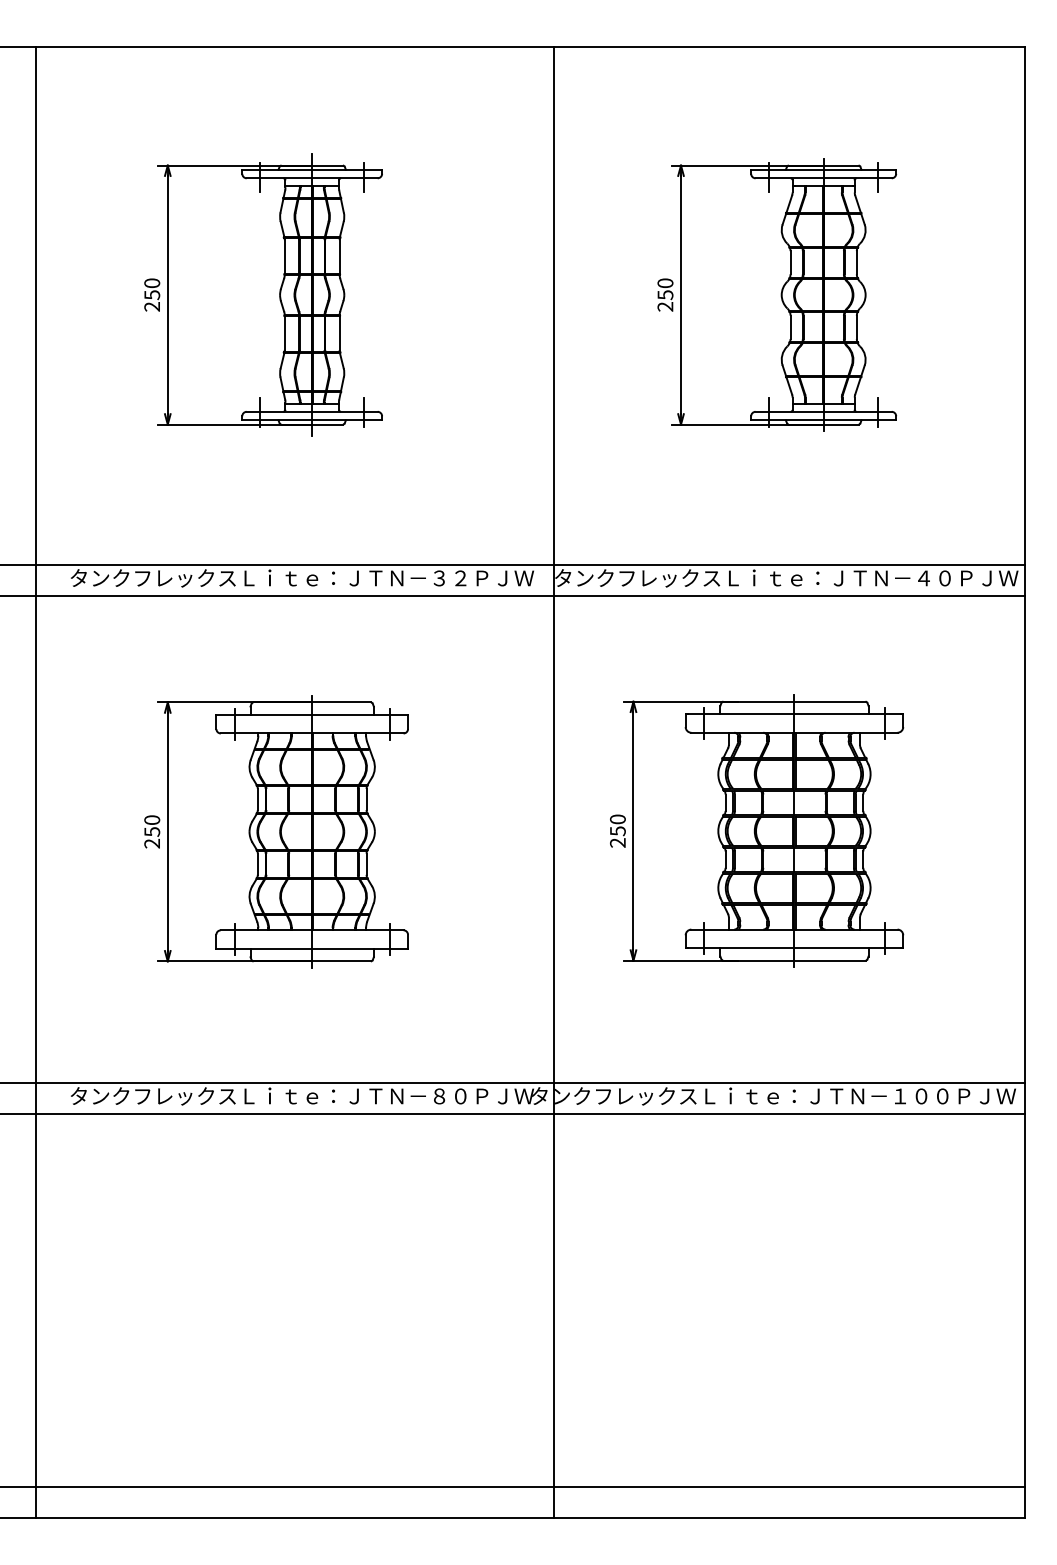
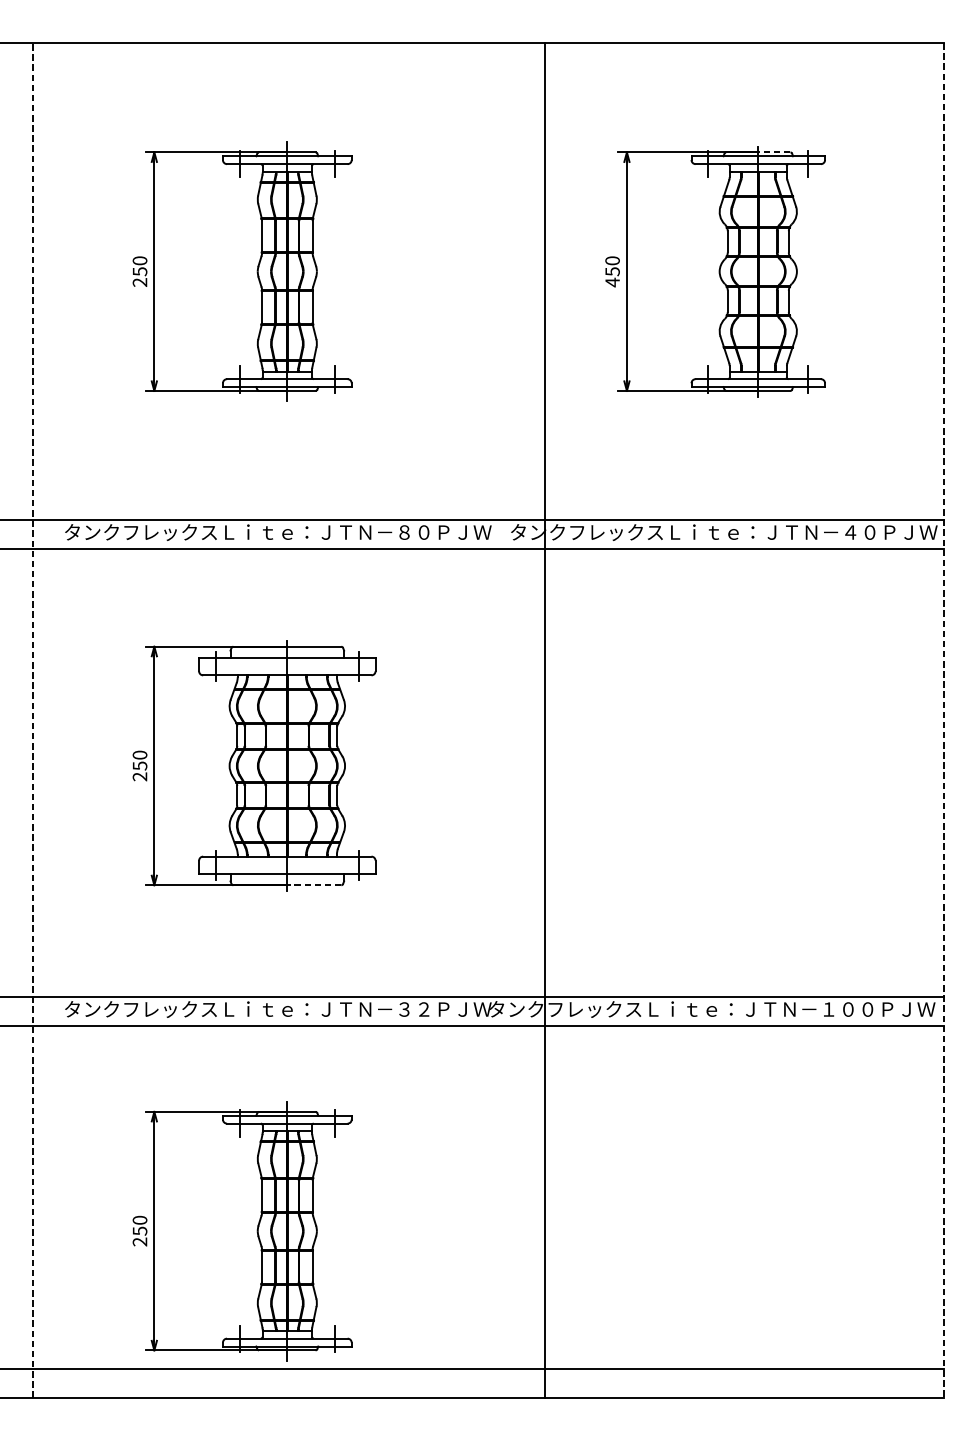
line: (840, 165) -> (773, 152), solid -> dashed
text: (665, 306) -> (612, 282), 250 -> 450
text: (449, 578) -> (413, 532), タンクフレックスＬｉｔｅ：ＪＴＮ－３２ＰＪＷ -> タンクフレックスＬｉｔｅ：ＪＴＮ－８０ＰＪＷ
line: (36, 782) -> (33, 720), solid -> dashed
line: (554, 782) -> (545, 720), moved
line: (1025, 782) -> (944, 720), solid -> dashed
part: (757, 830) -> (697, 764), removed
line: (341, 961) -> (314, 885), solid -> dashed
text: (449, 1096) -> (413, 1009), タンクフレックスＬｉｔｅ：ＪＴＮ－８０ＰＪＷ -> タンクフレックスＬｉｔｅ：ＪＴＮ－３２ＰＪＷ
part: (263, 1336) -> (242, 1230), added

